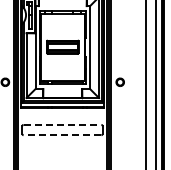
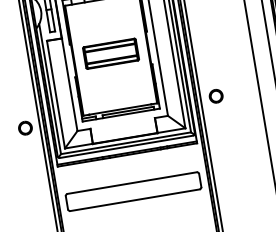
line: (62, 124) -> (132, 182), dashed -> solid
line: (62, 135) -> (135, 200), dashed -> solid

